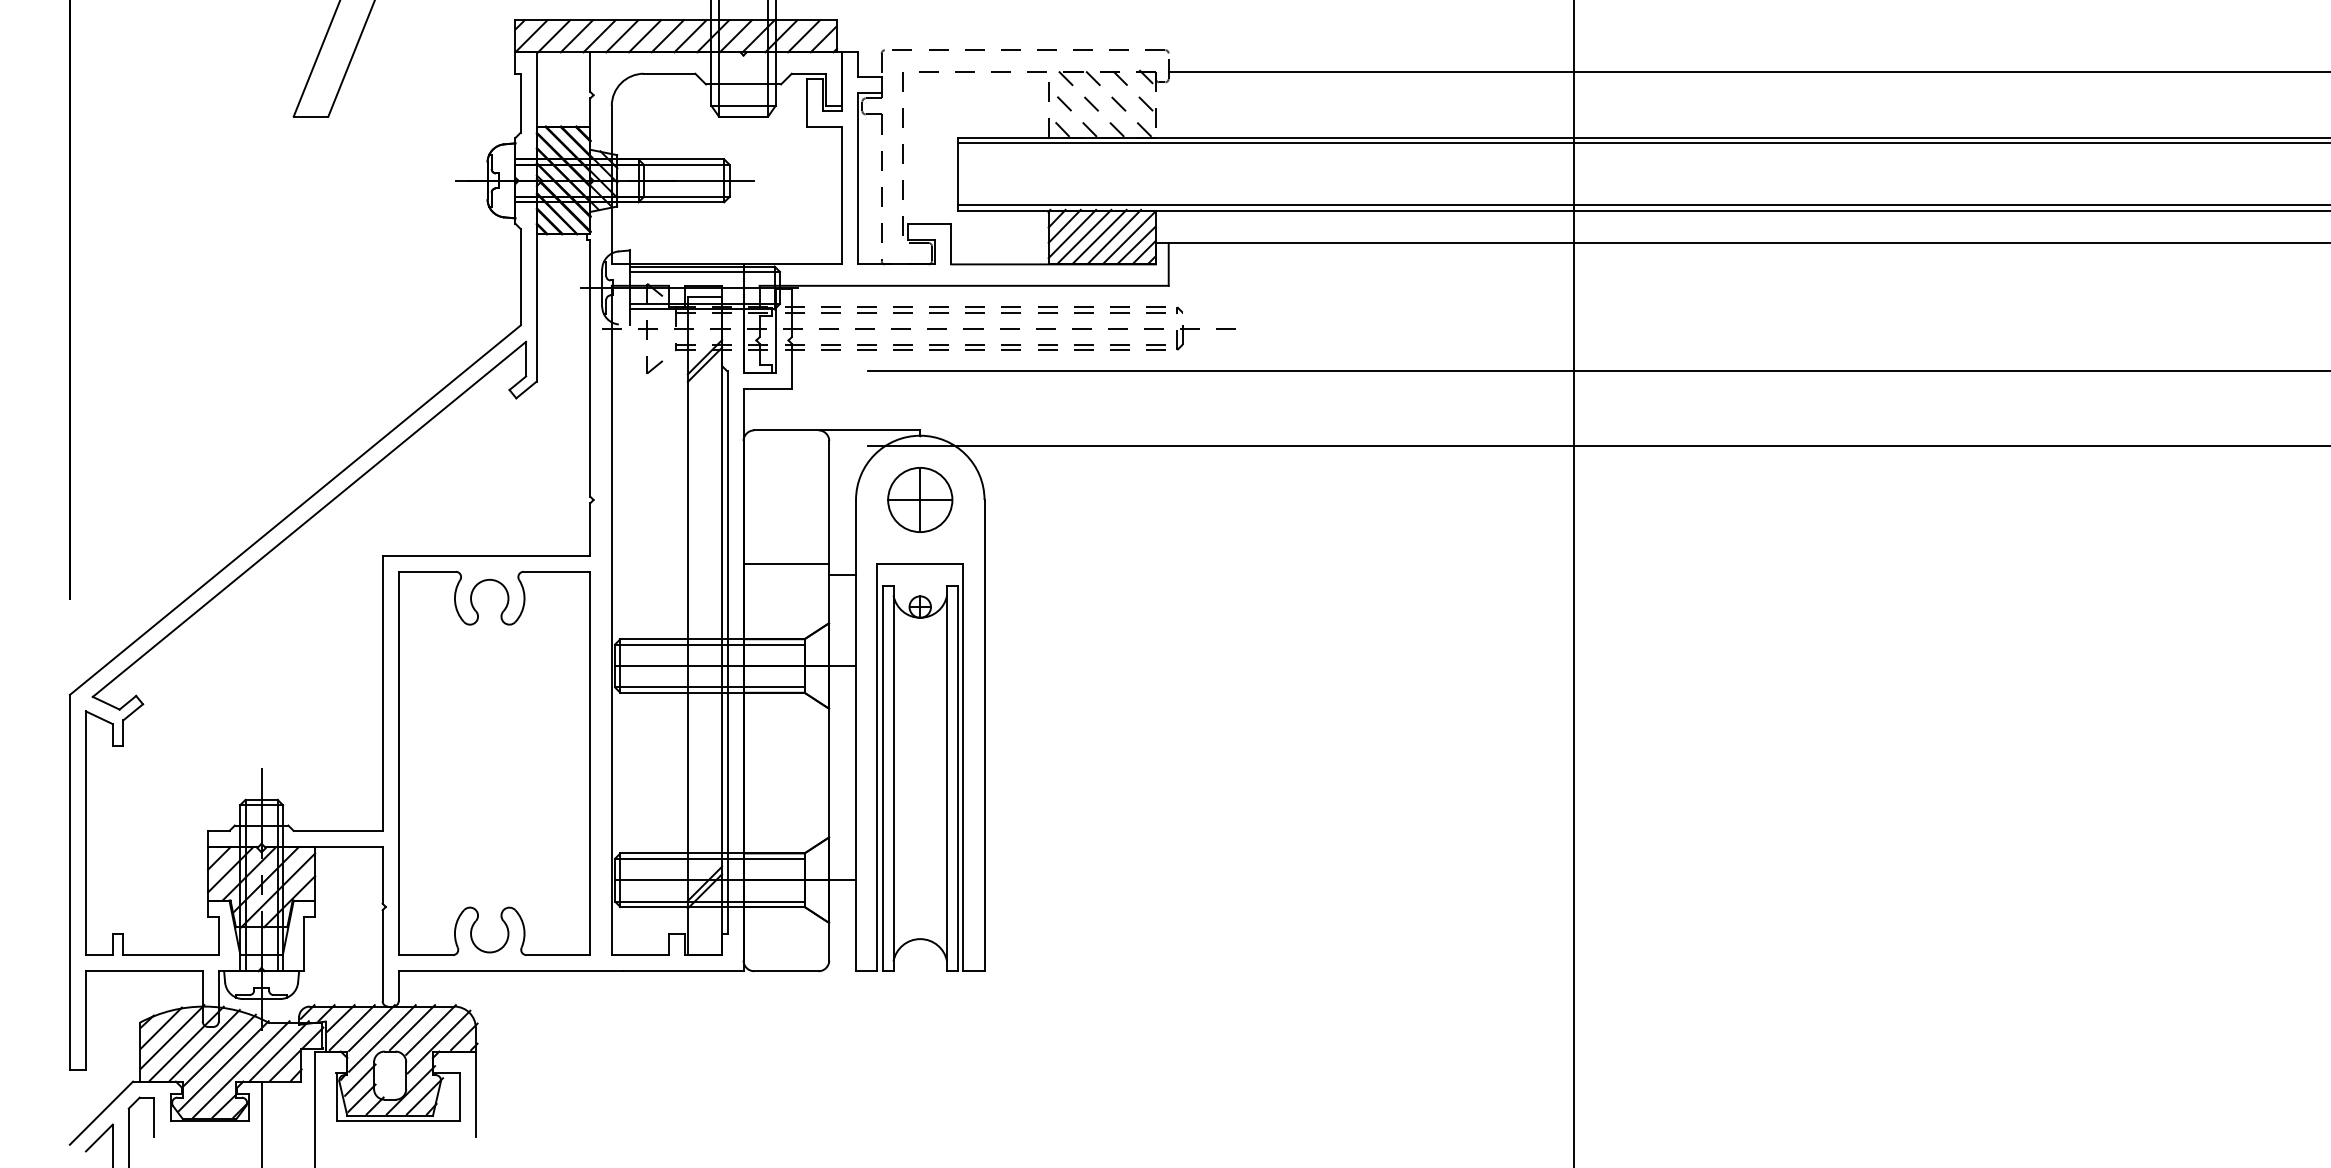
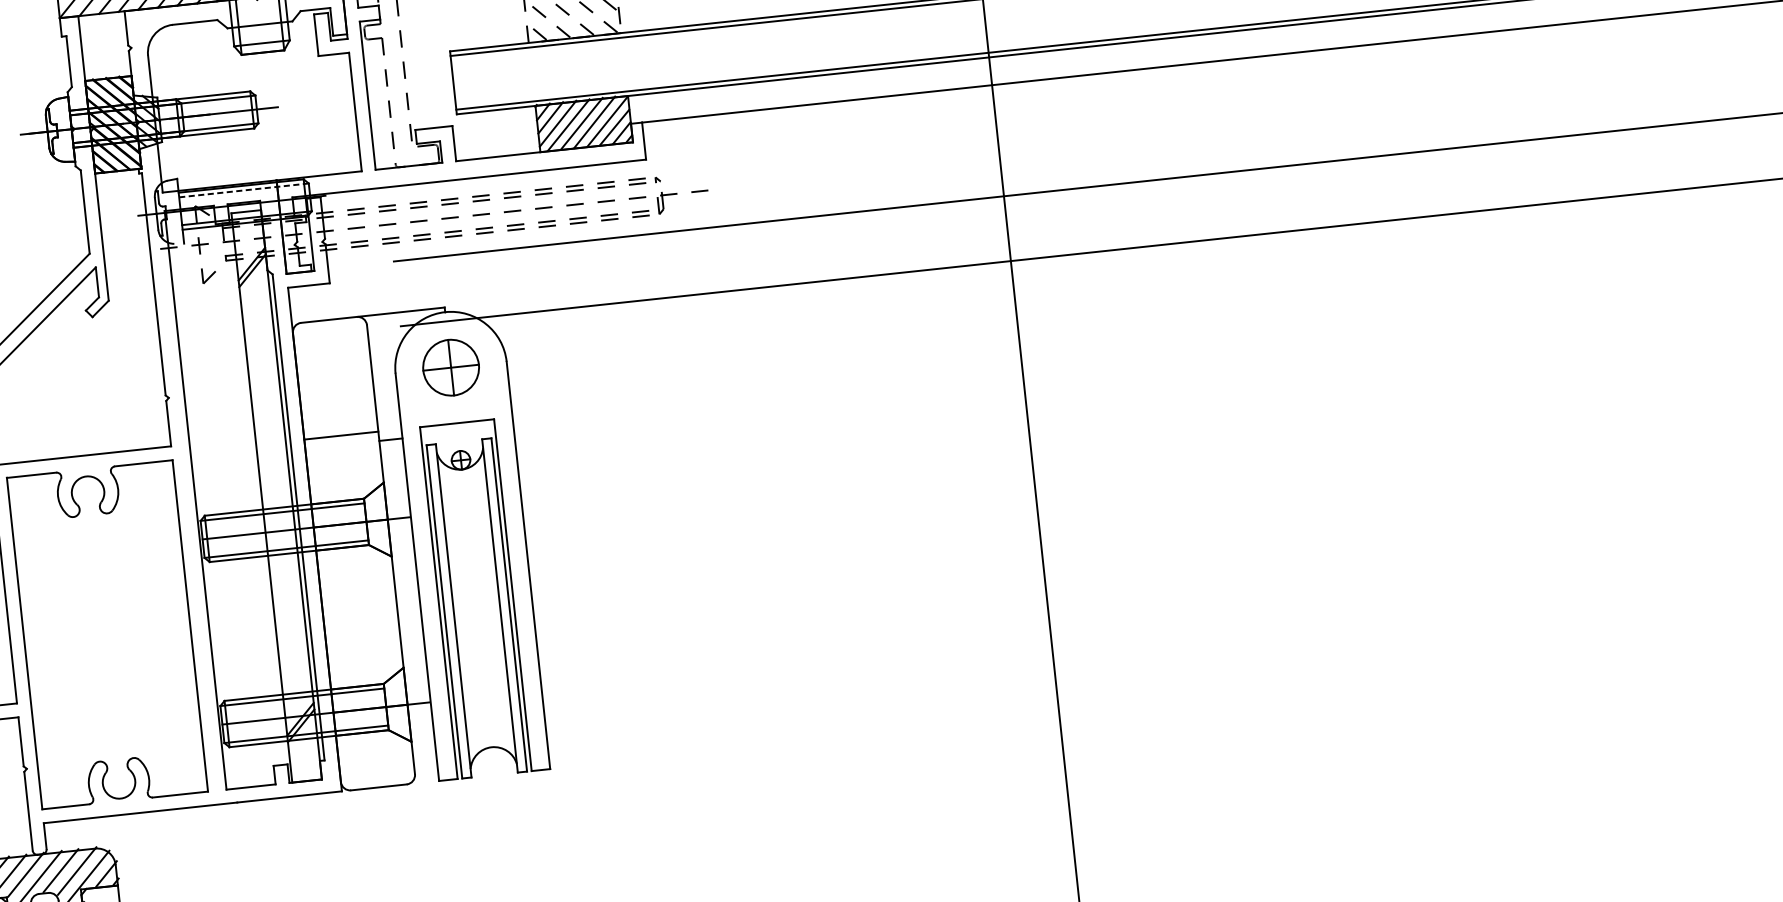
line: (705, 271) -> (244, 190), solid -> dashed

